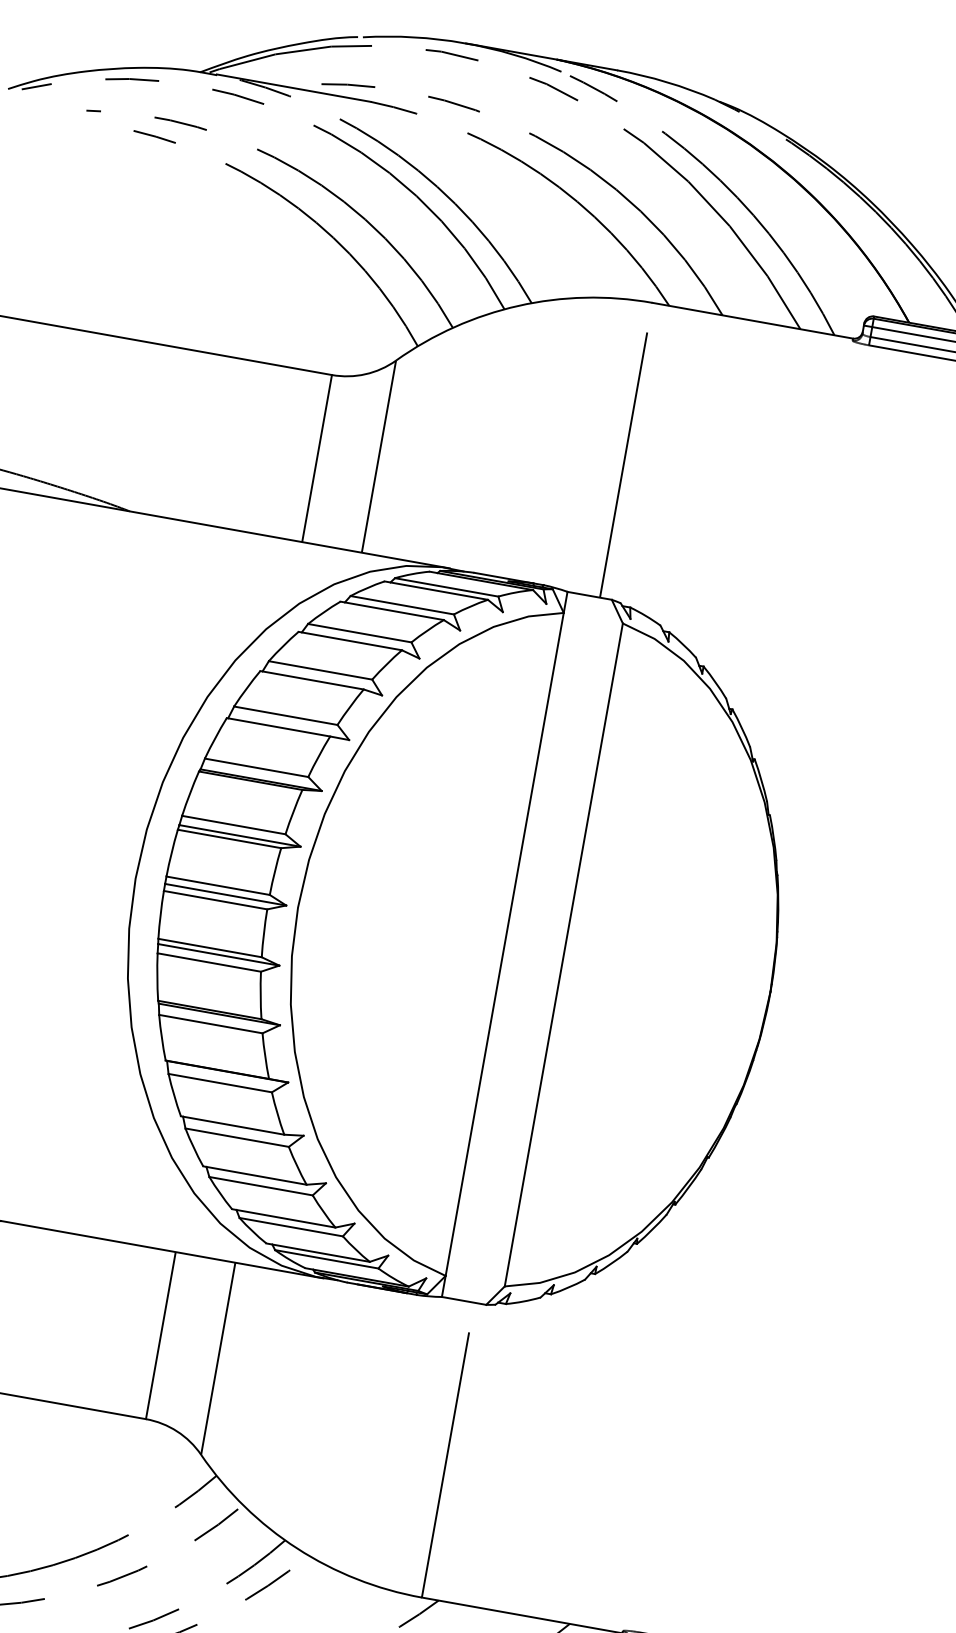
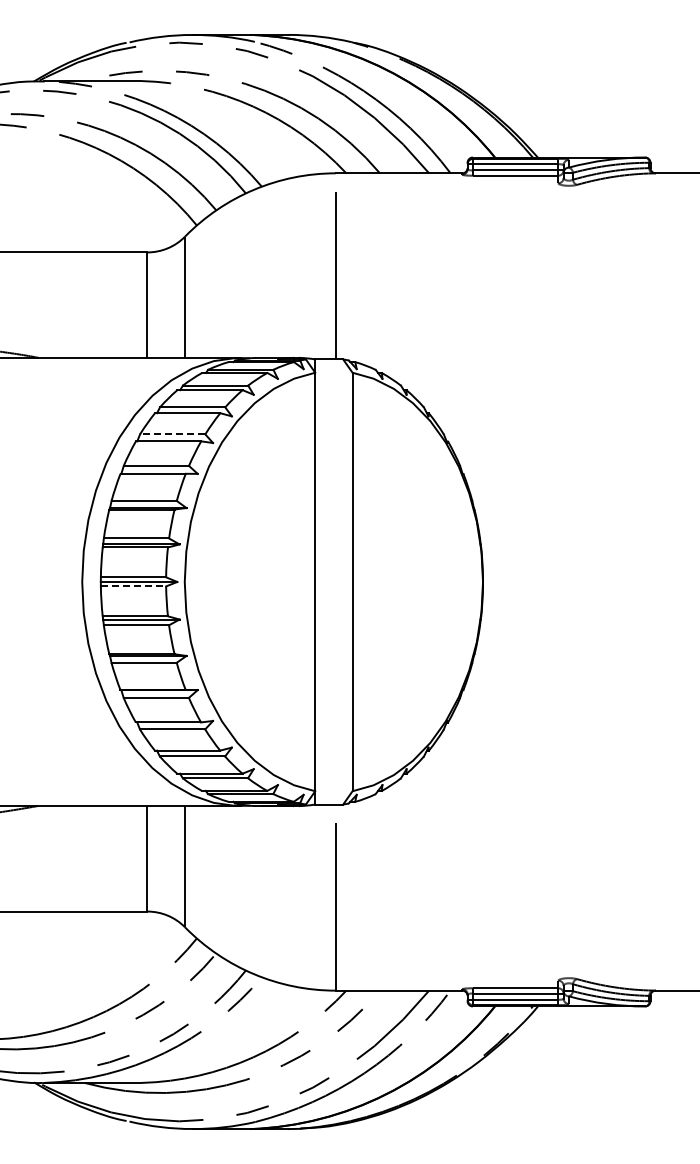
line: (320, 670) -> (172, 434), solid -> dashed
line: (215, 900) -> (133, 586), solid -> dashed

